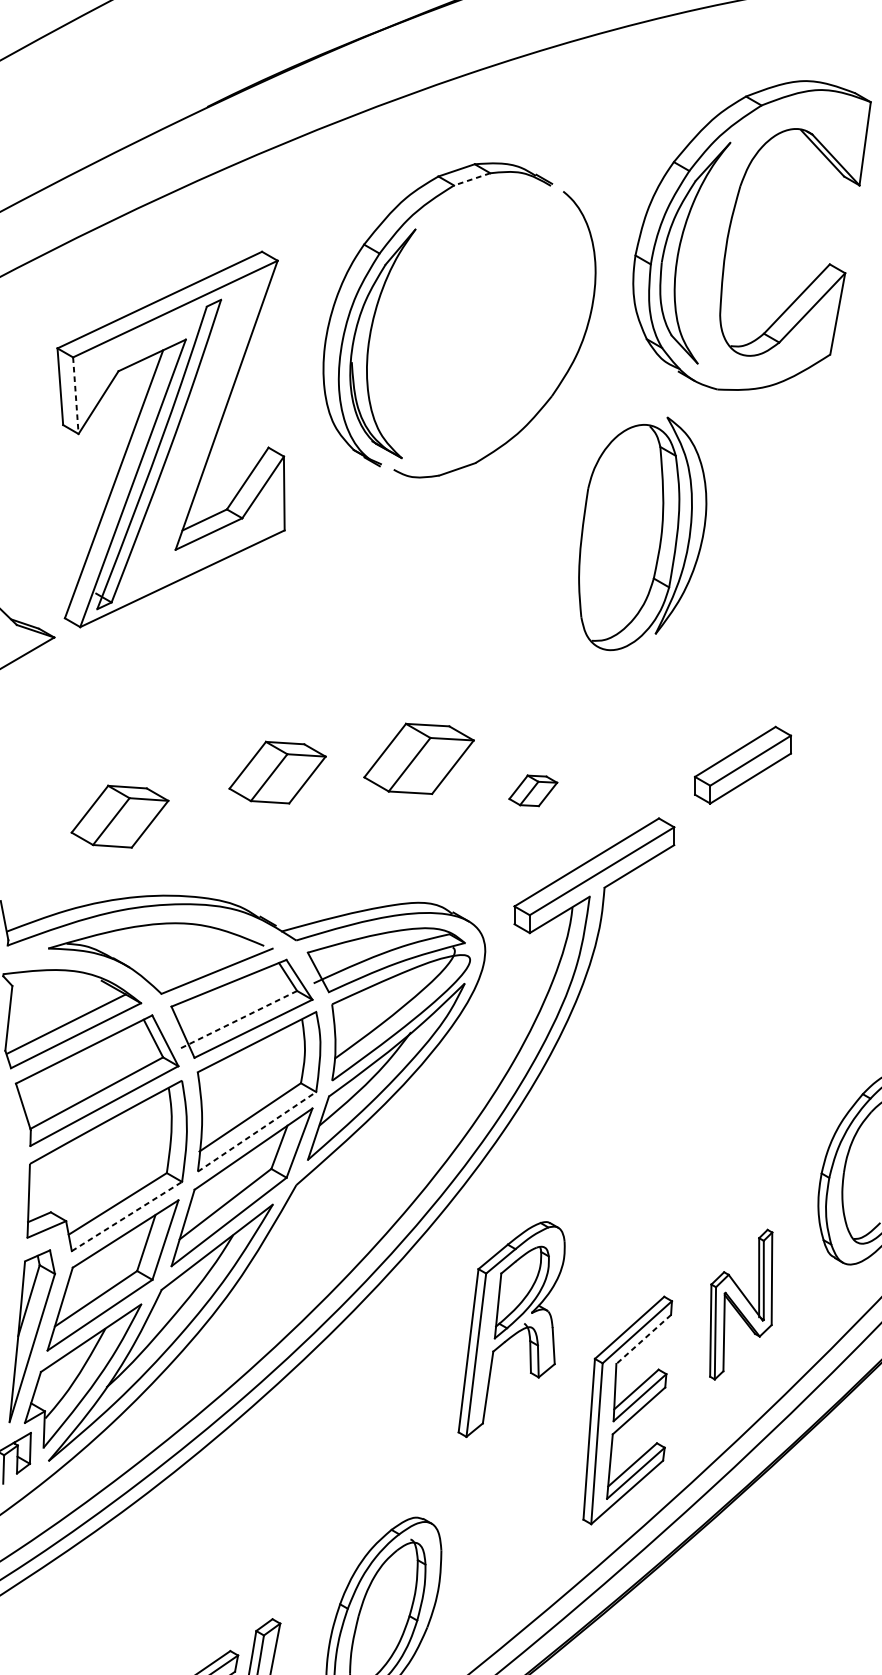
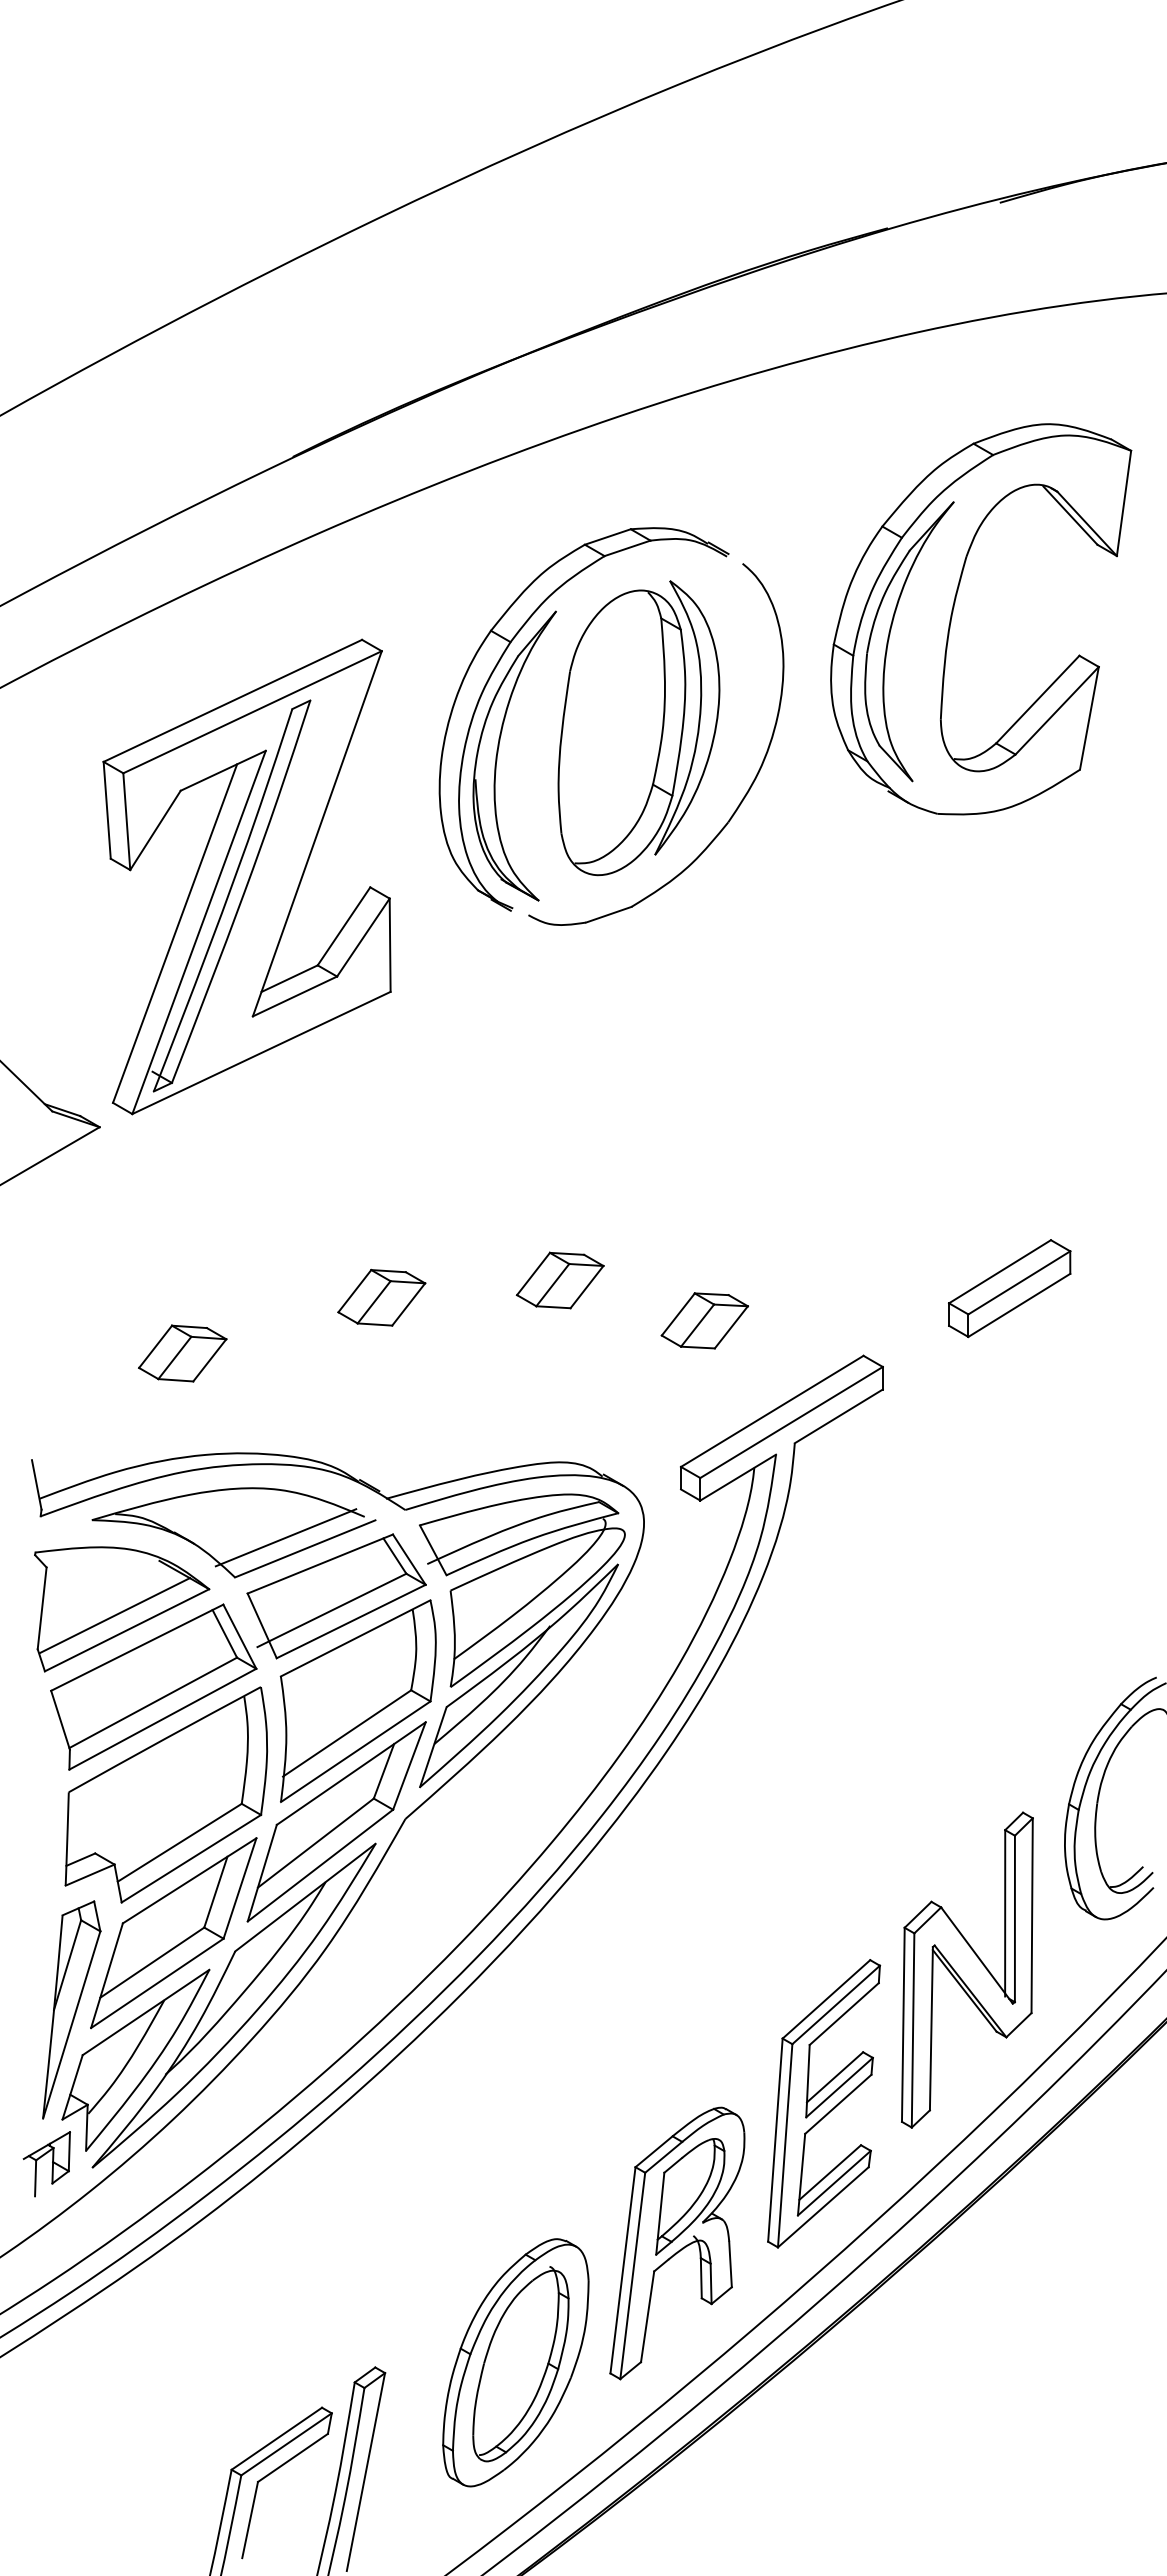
line: (472, 179) -> (627, 548), dashed -> solid
line: (75, 395) -> (126, 821), dashed -> solid
part: (642, 534) -> (638, 728), moved
part: (418, 758) -> (559, 1280), size x0.62
part: (742, 765) -> (1009, 1288), moved
part: (277, 772) -> (381, 1297), size x0.71
part: (533, 790) -> (704, 1320), size x1.43
part: (119, 816) -> (182, 1353), size x0.71
line: (201, 962) -> (285, 1537), added
line: (237, 1020) -> (331, 1610), dashed -> solid
line: (257, 1131) -> (356, 1751), dashed -> solid
line: (127, 1216) -> (191, 1858), dashed -> solid
part: (741, 1304) -> (967, 1969), size x1.67
part: (511, 1329) -> (677, 2243), moved
line: (643, 1339) -> (843, 2014), dashed -> solid

